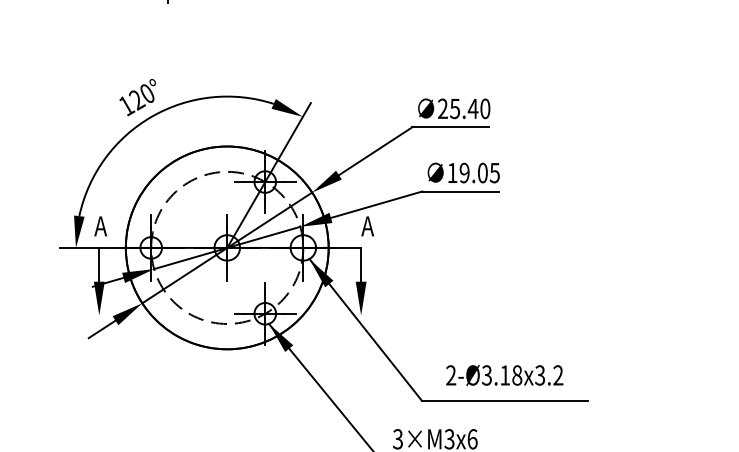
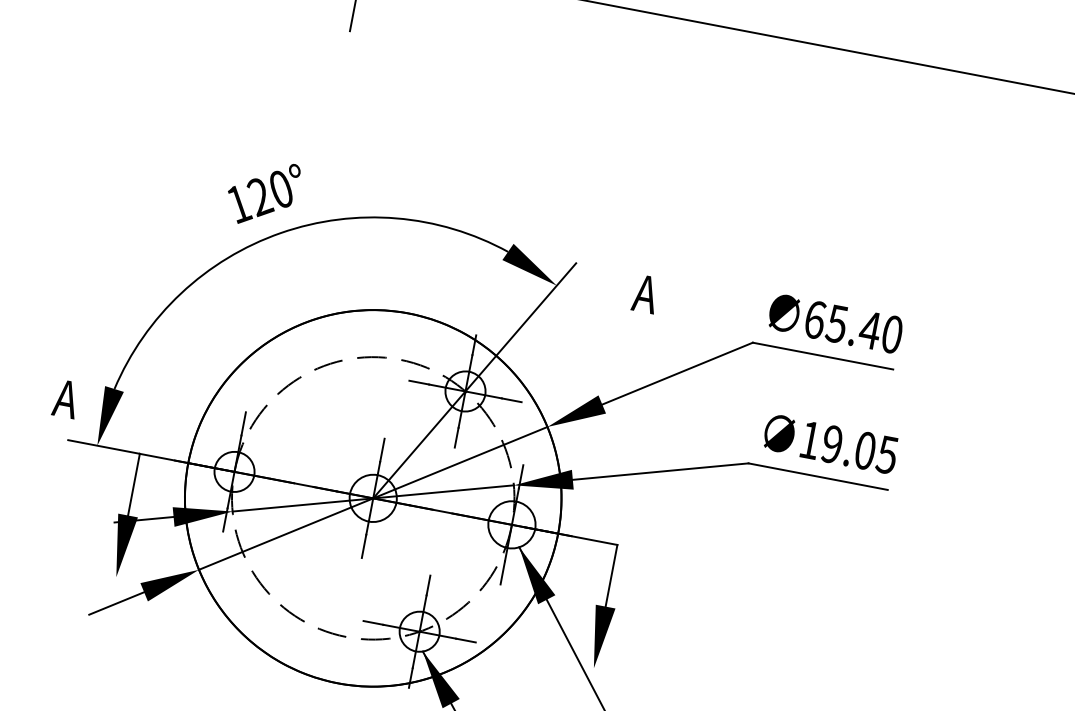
text: (443, 108) -> (816, 319), 25.40 -> 65.40
text: (100, 226) -> (65, 399), moved
text: (367, 226) -> (645, 294), moved

